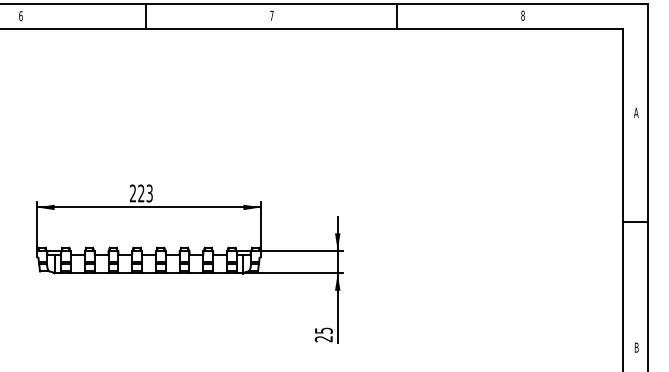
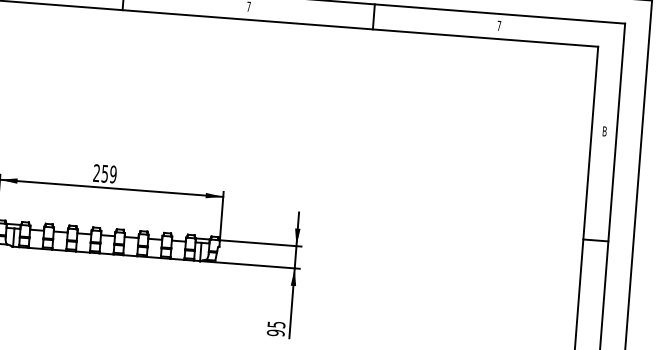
text: (522, 15) -> (498, 25), 8 -> 7
text: (636, 112) -> (604, 131), A -> B
text: (145, 193) -> (109, 174), 223 -> 259
text: (323, 338) -> (275, 332), 25 -> 95

